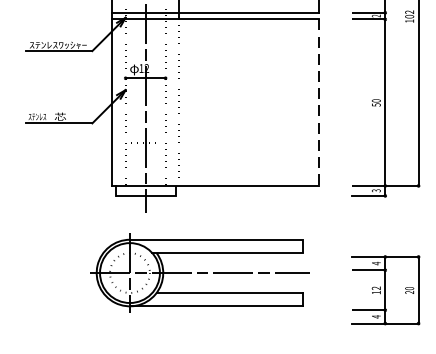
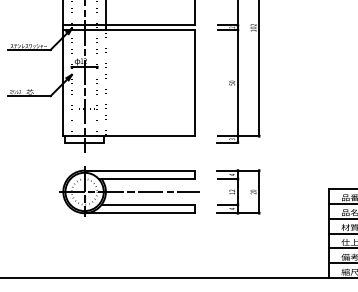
line: (318, 103) -> (195, 83), dashed -> solid
part: (200, 272) -> (129, 191), moved
part: (386, 289) -> (238, 191), moved

